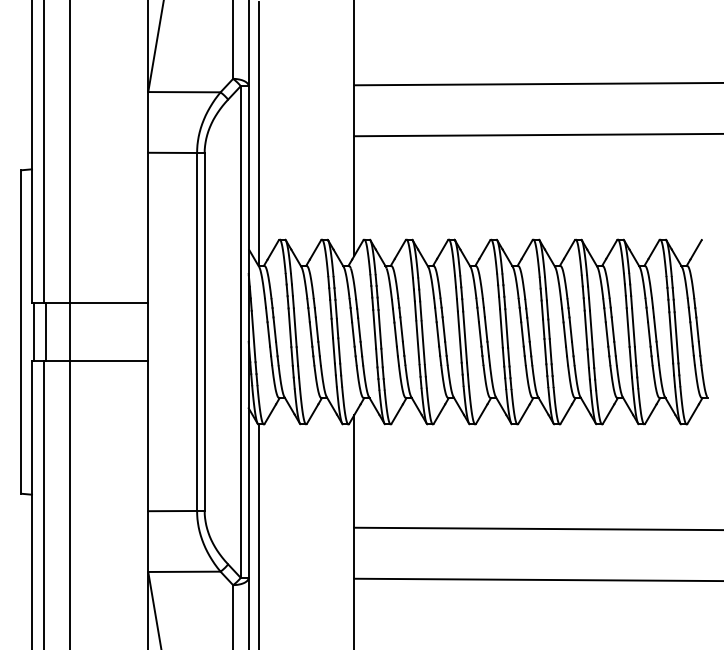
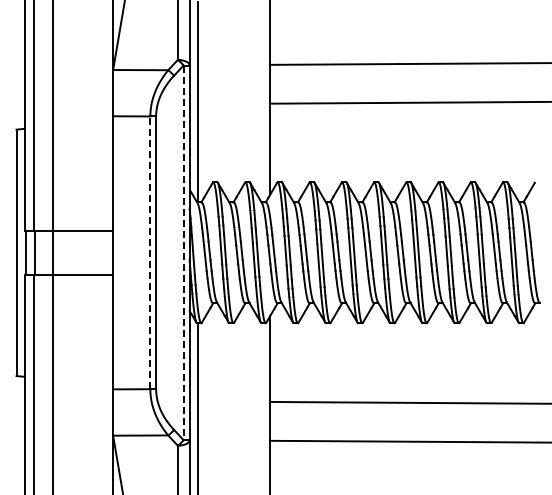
line: (197, 331) -> (150, 252), solid -> dashed
line: (240, 332) -> (183, 253), solid -> dashed

